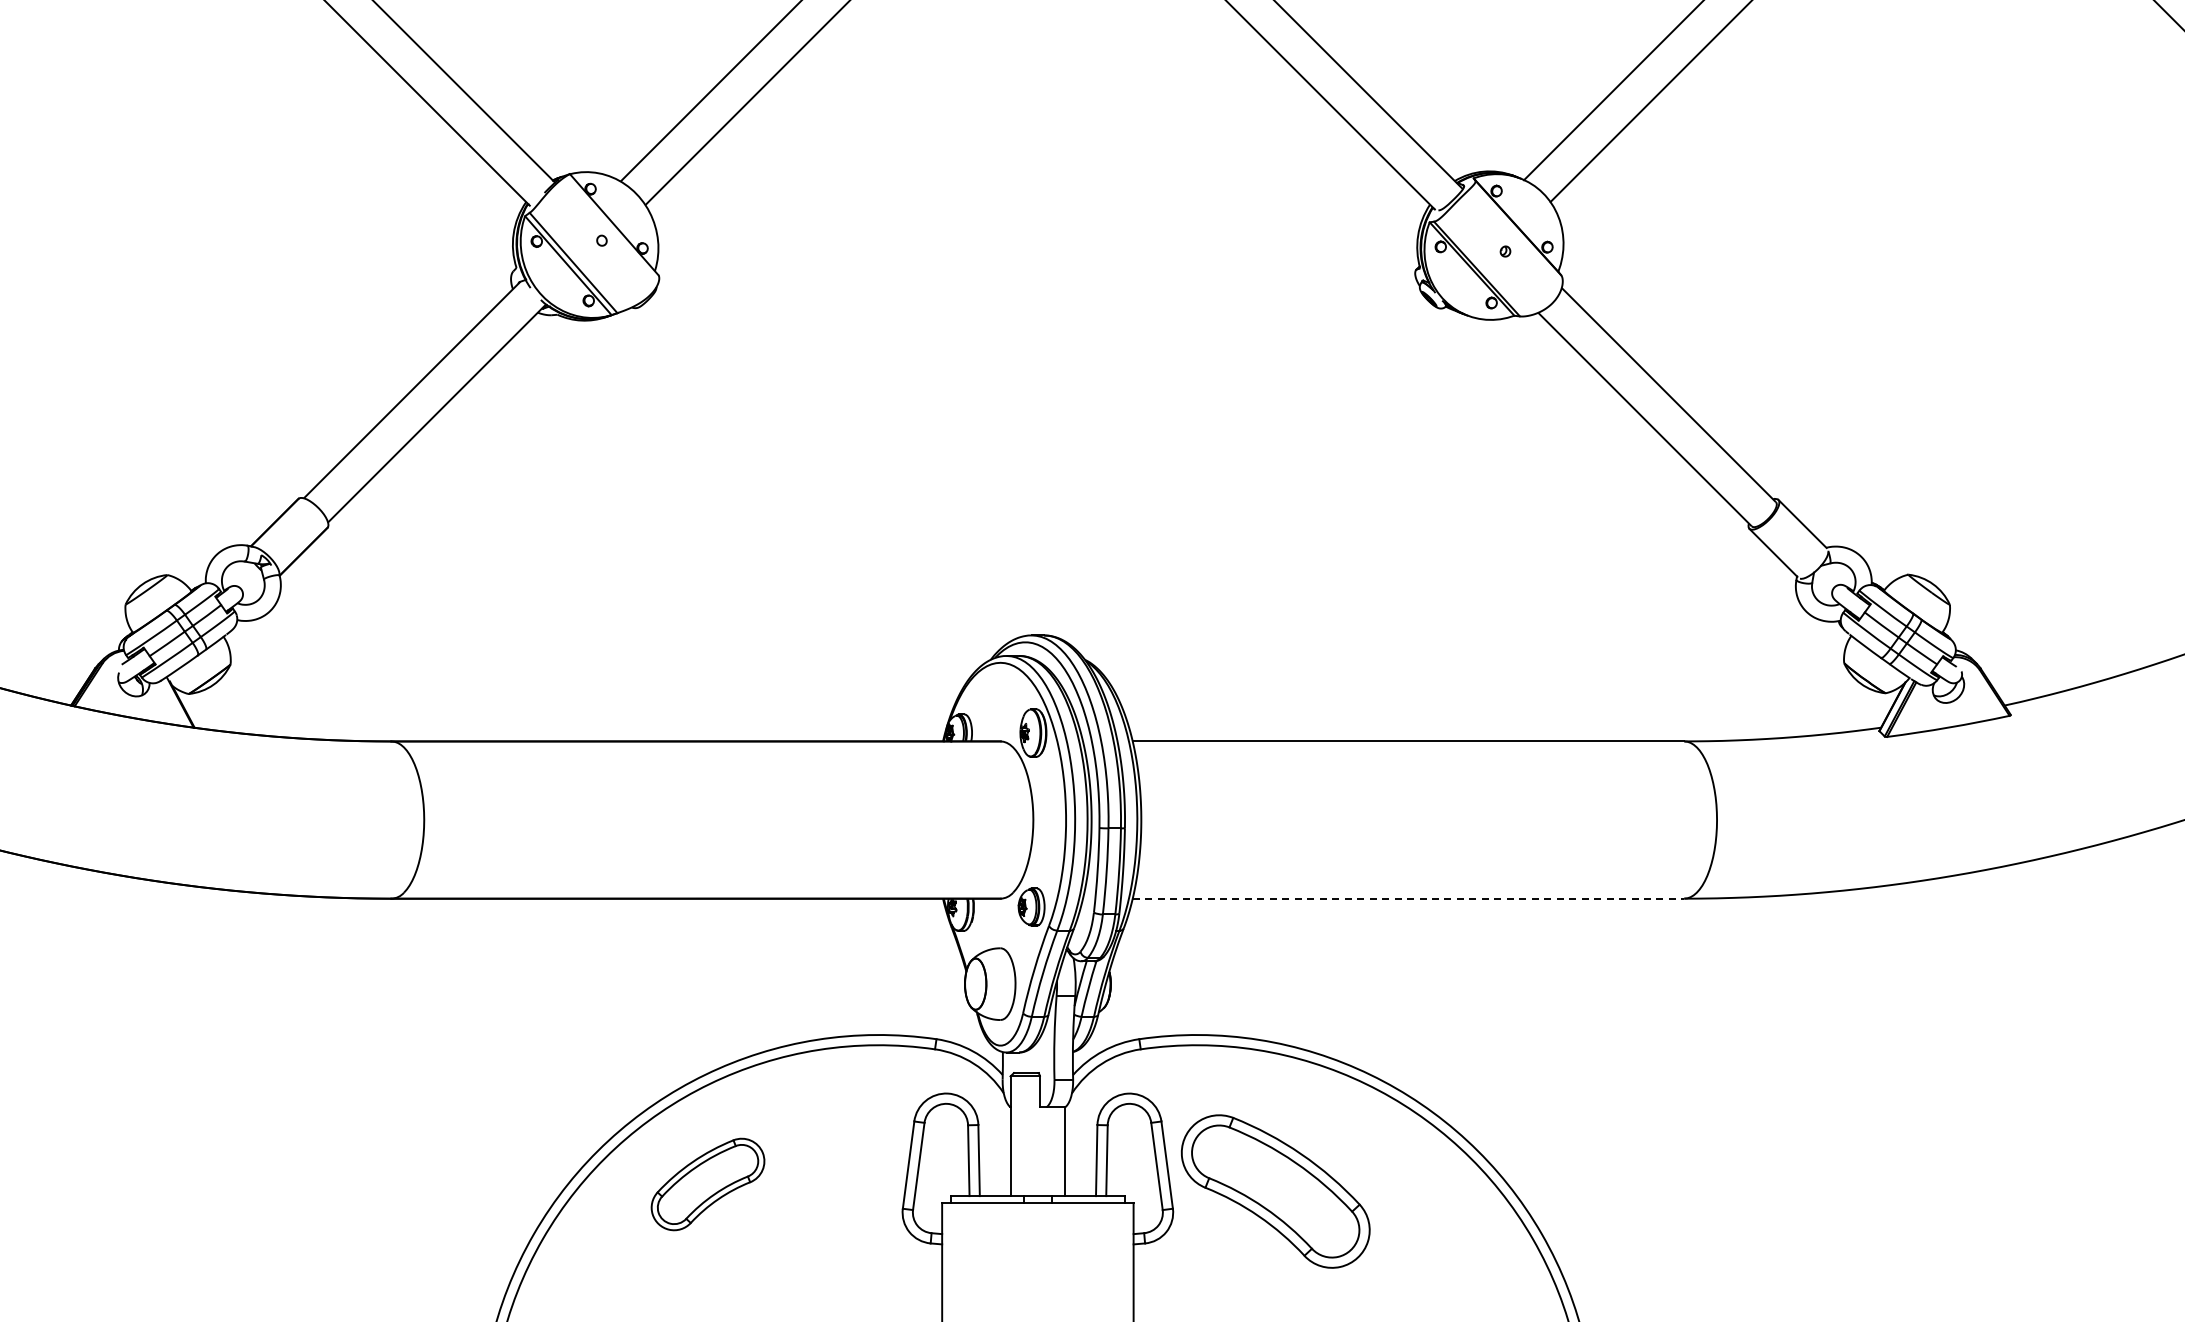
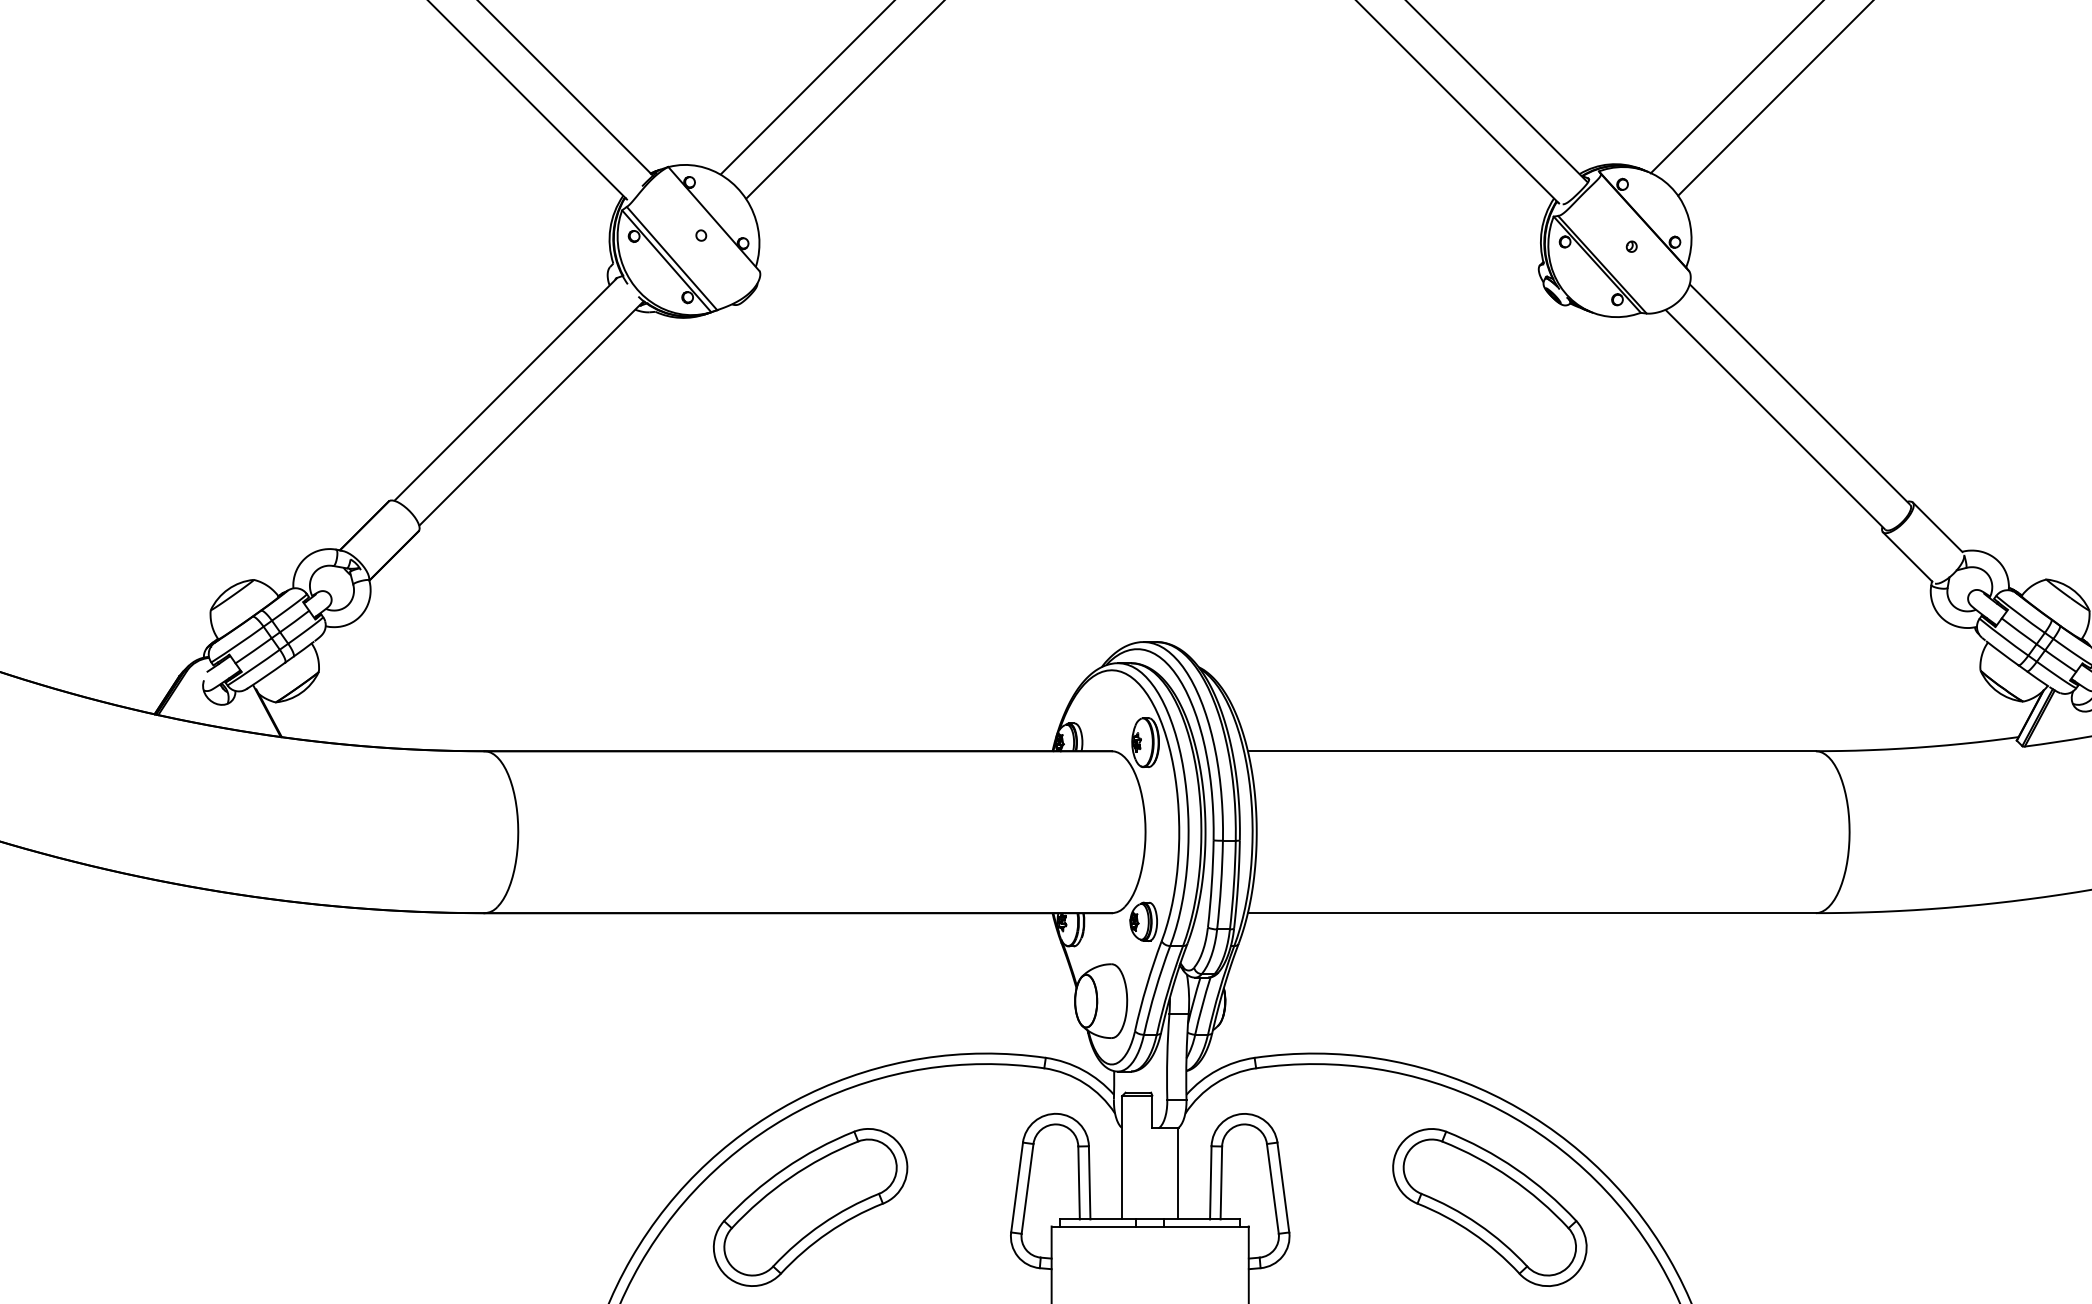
line: (1408, 898) -> (1531, 912), dashed -> solid
part: (707, 1184) -> (809, 1207), size x1.67
part: (1275, 1191) -> (1489, 1207), moved

